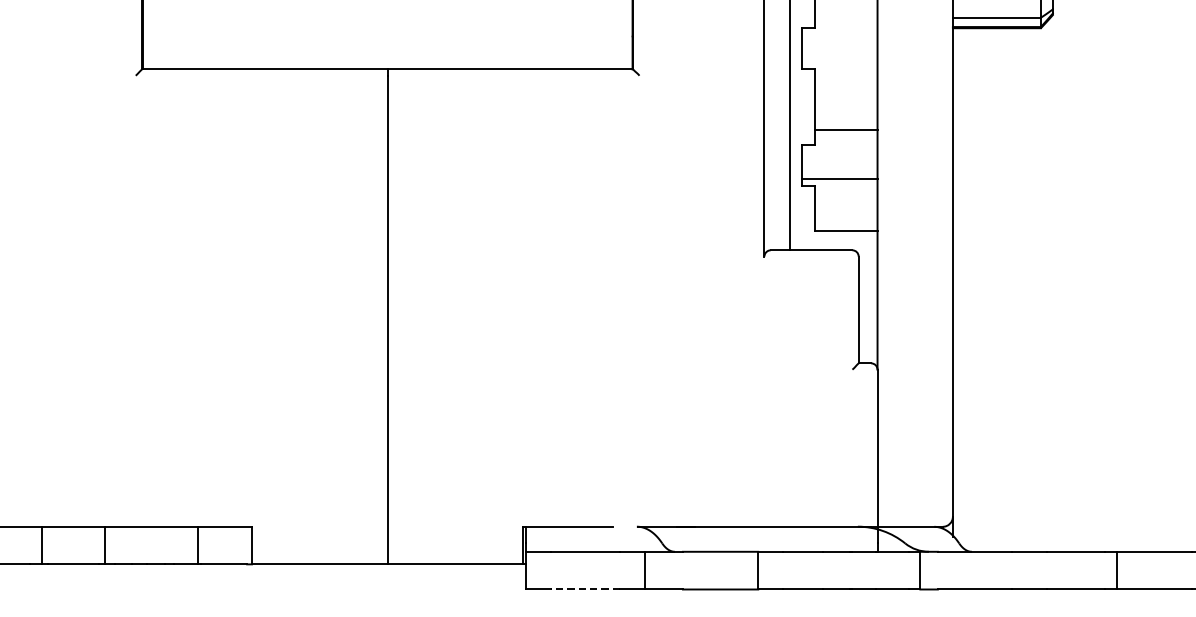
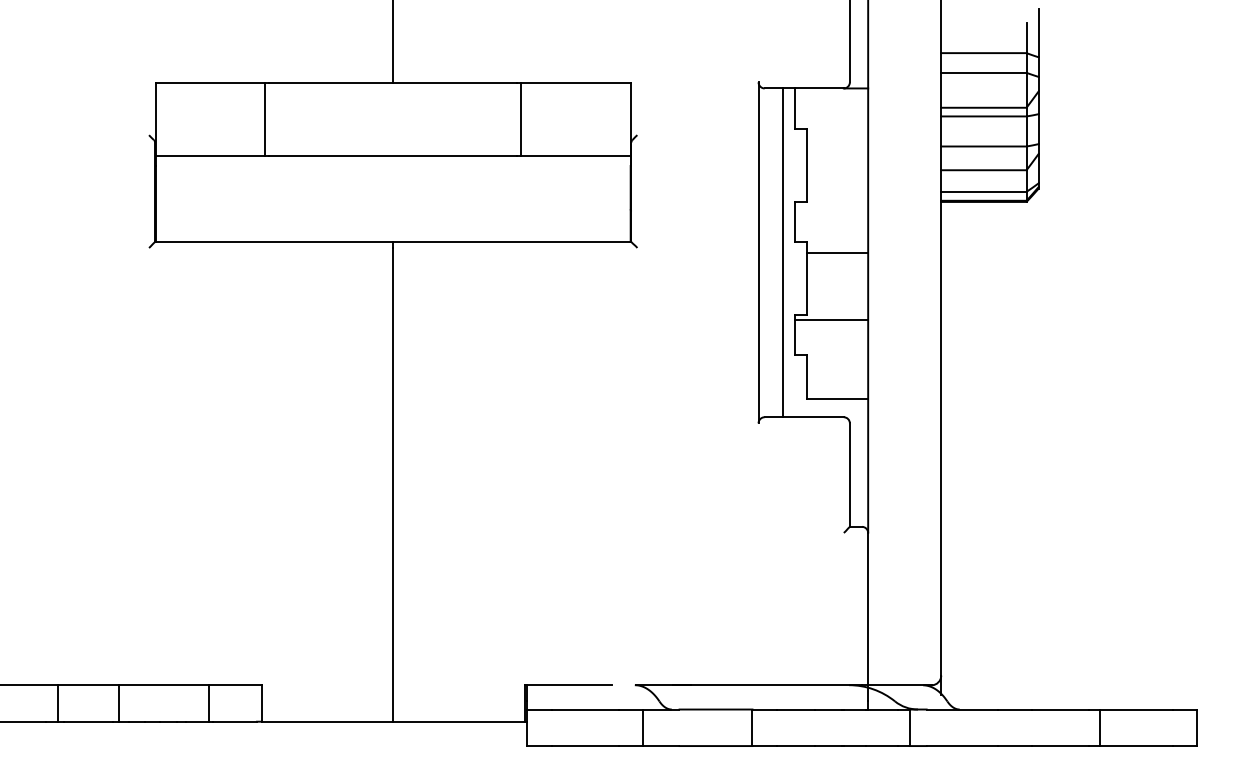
line: (845, 129) -> (837, 252), moved
line: (839, 178) -> (831, 319), moved
line: (584, 589) -> (584, 746), dashed -> solid

